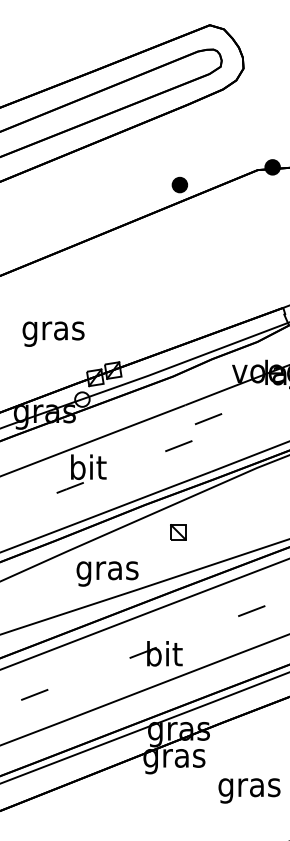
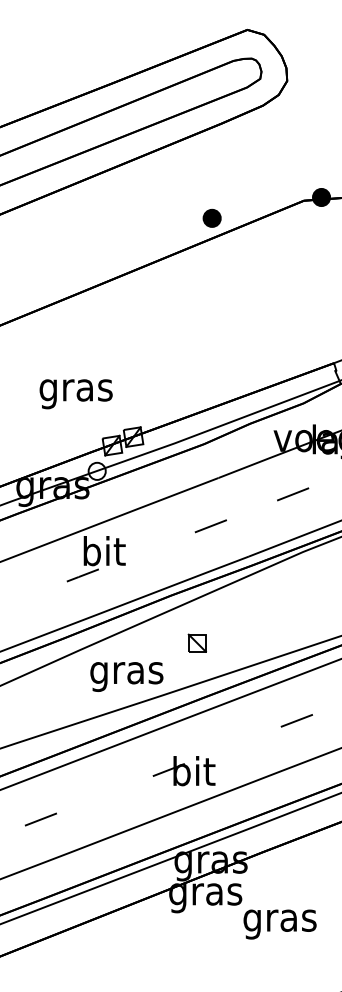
text: (53, 333) -> (76, 393), moved
line: (208, 419) -> (293, 494), moved
part: (178, 532) -> (197, 643), moved
text: (249, 790) -> (280, 924), moved

